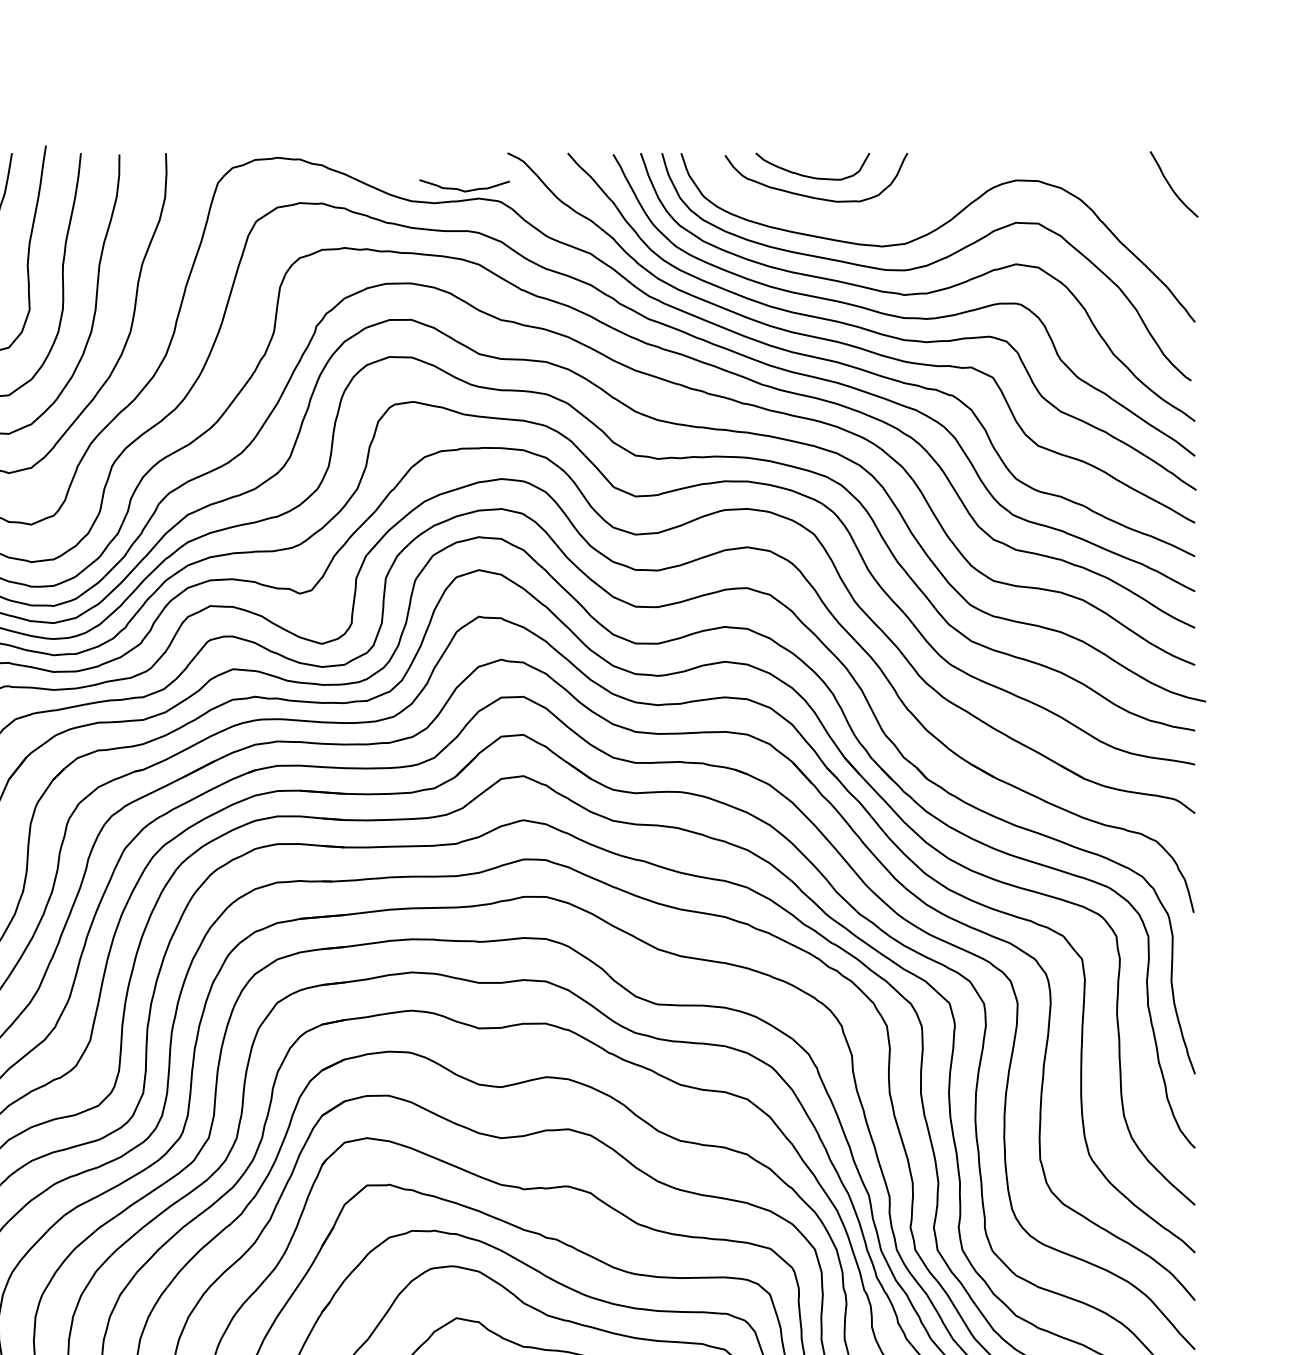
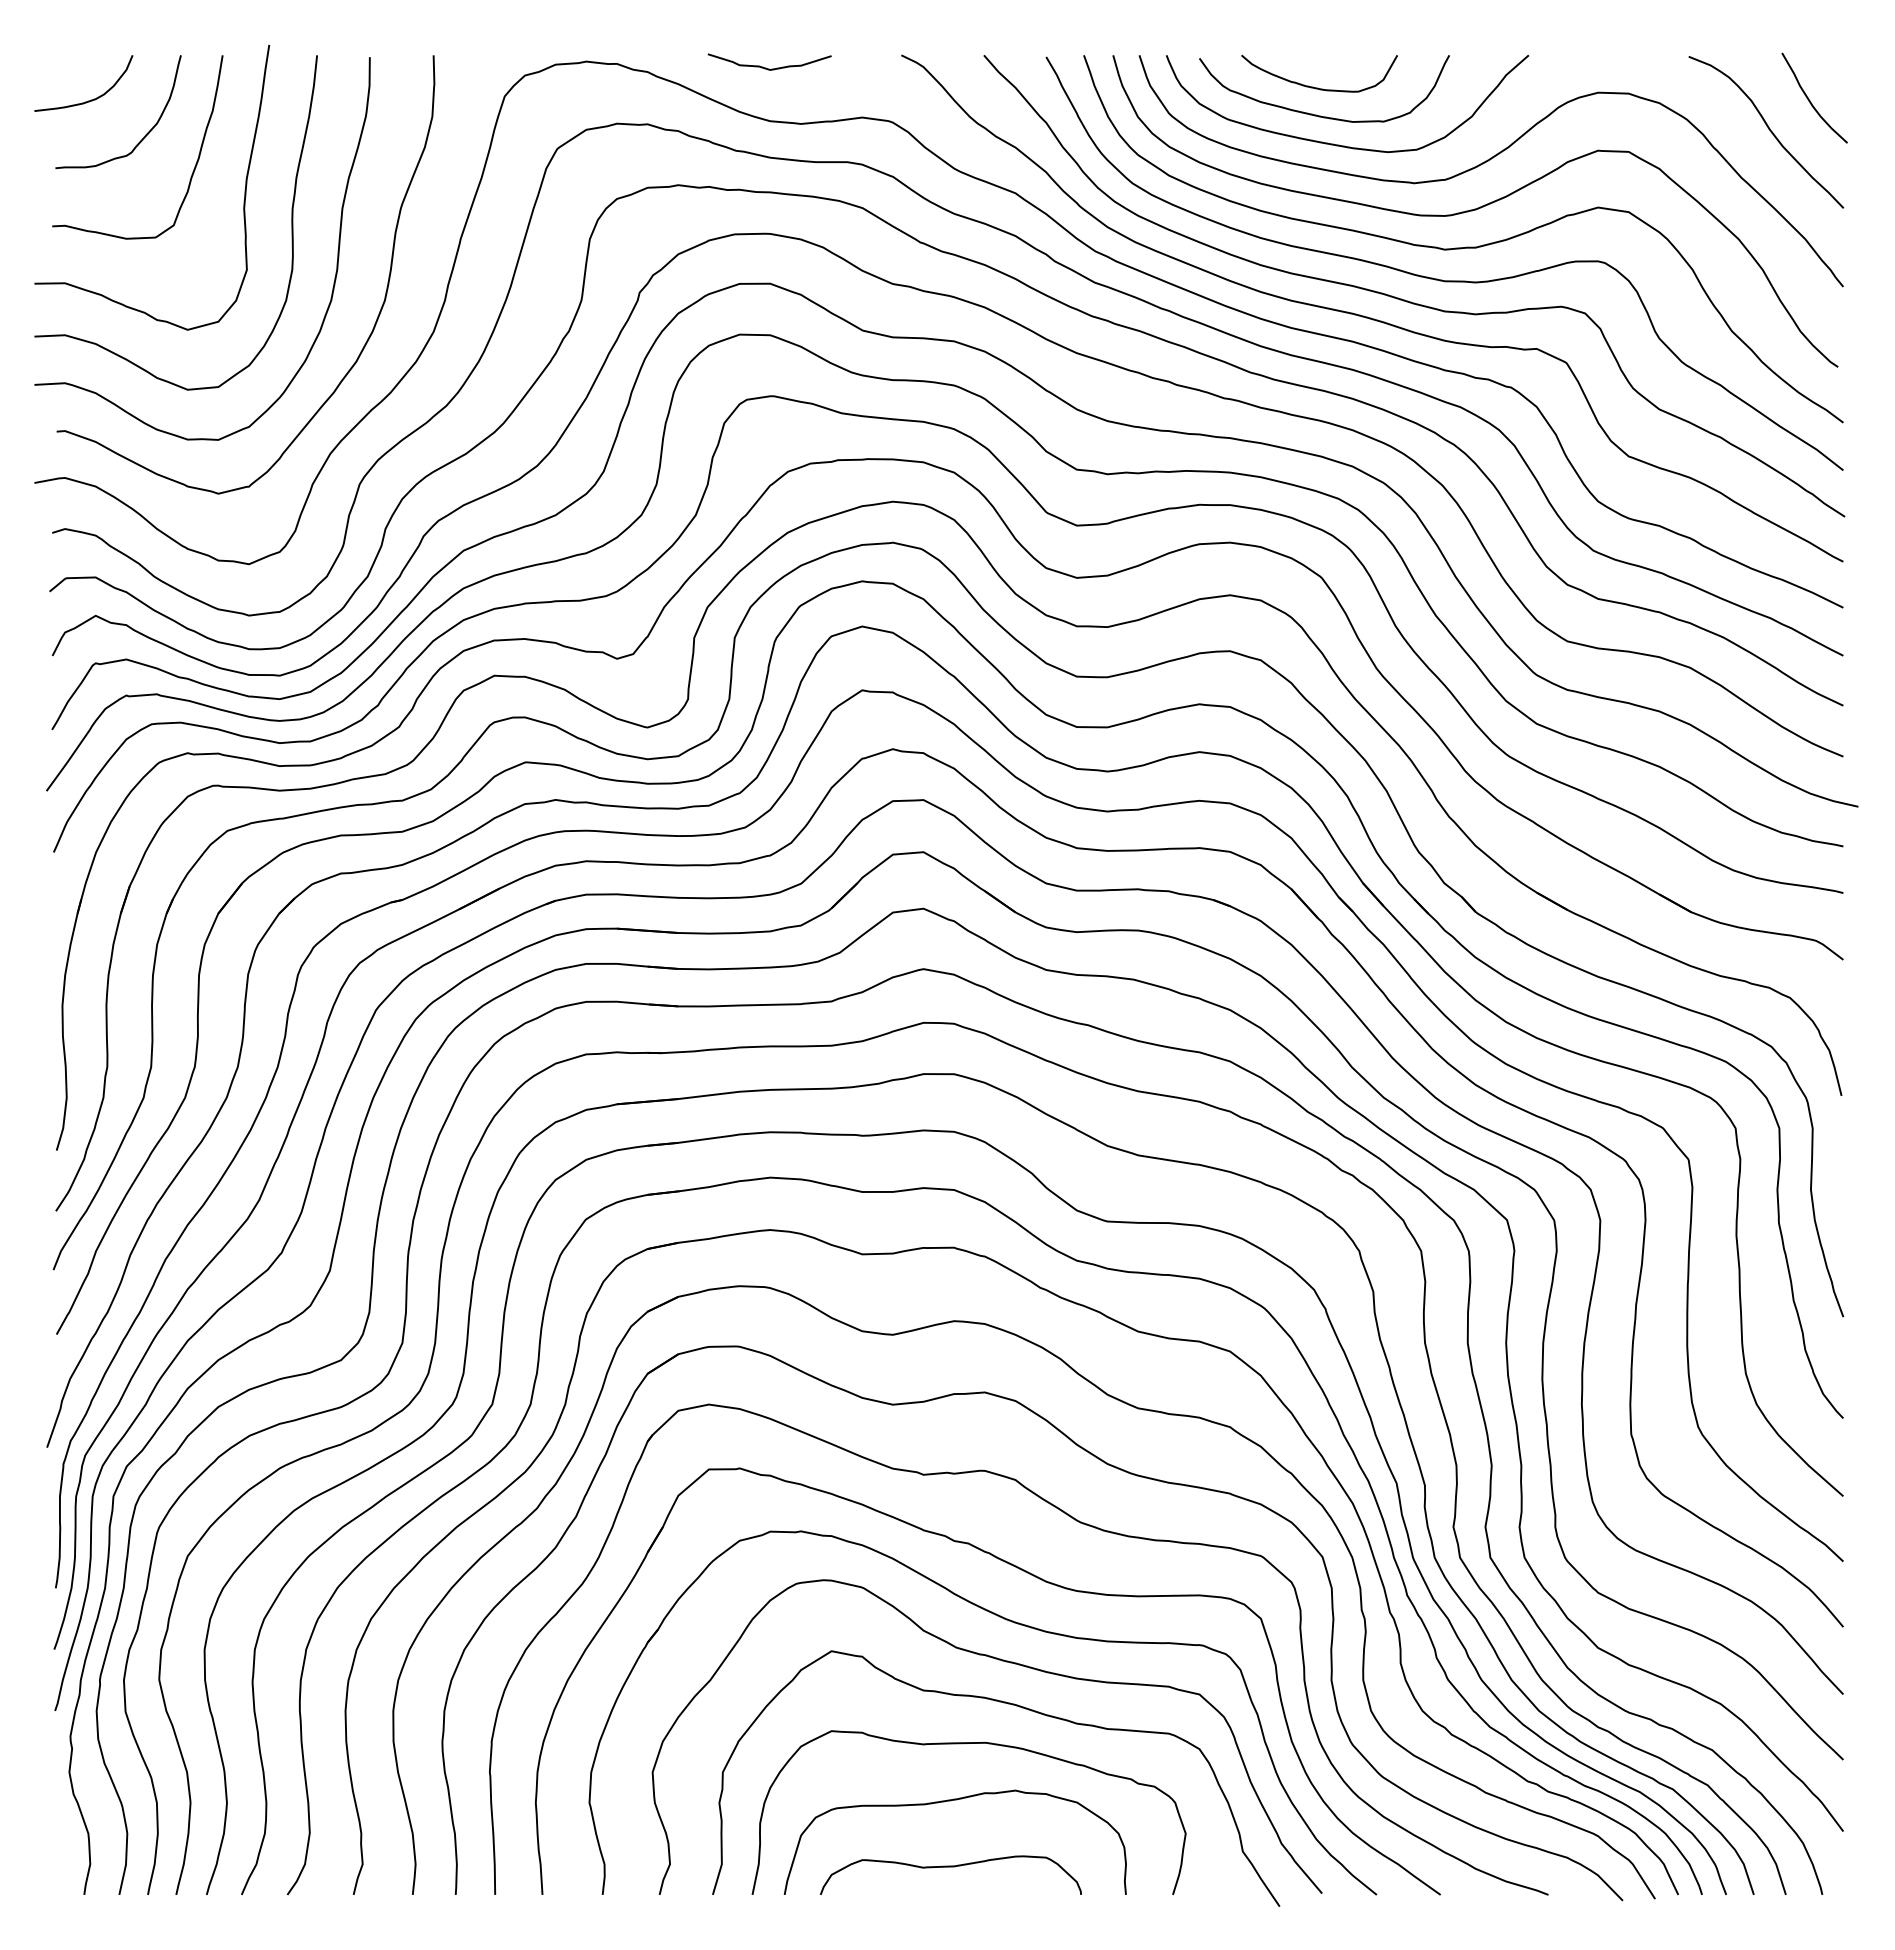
curve: (462, 189) -> (766, 67), moved
curve: (1140, 207) -> (1768, 129), added
curve: (827, 218) -> (1339, 144), added

